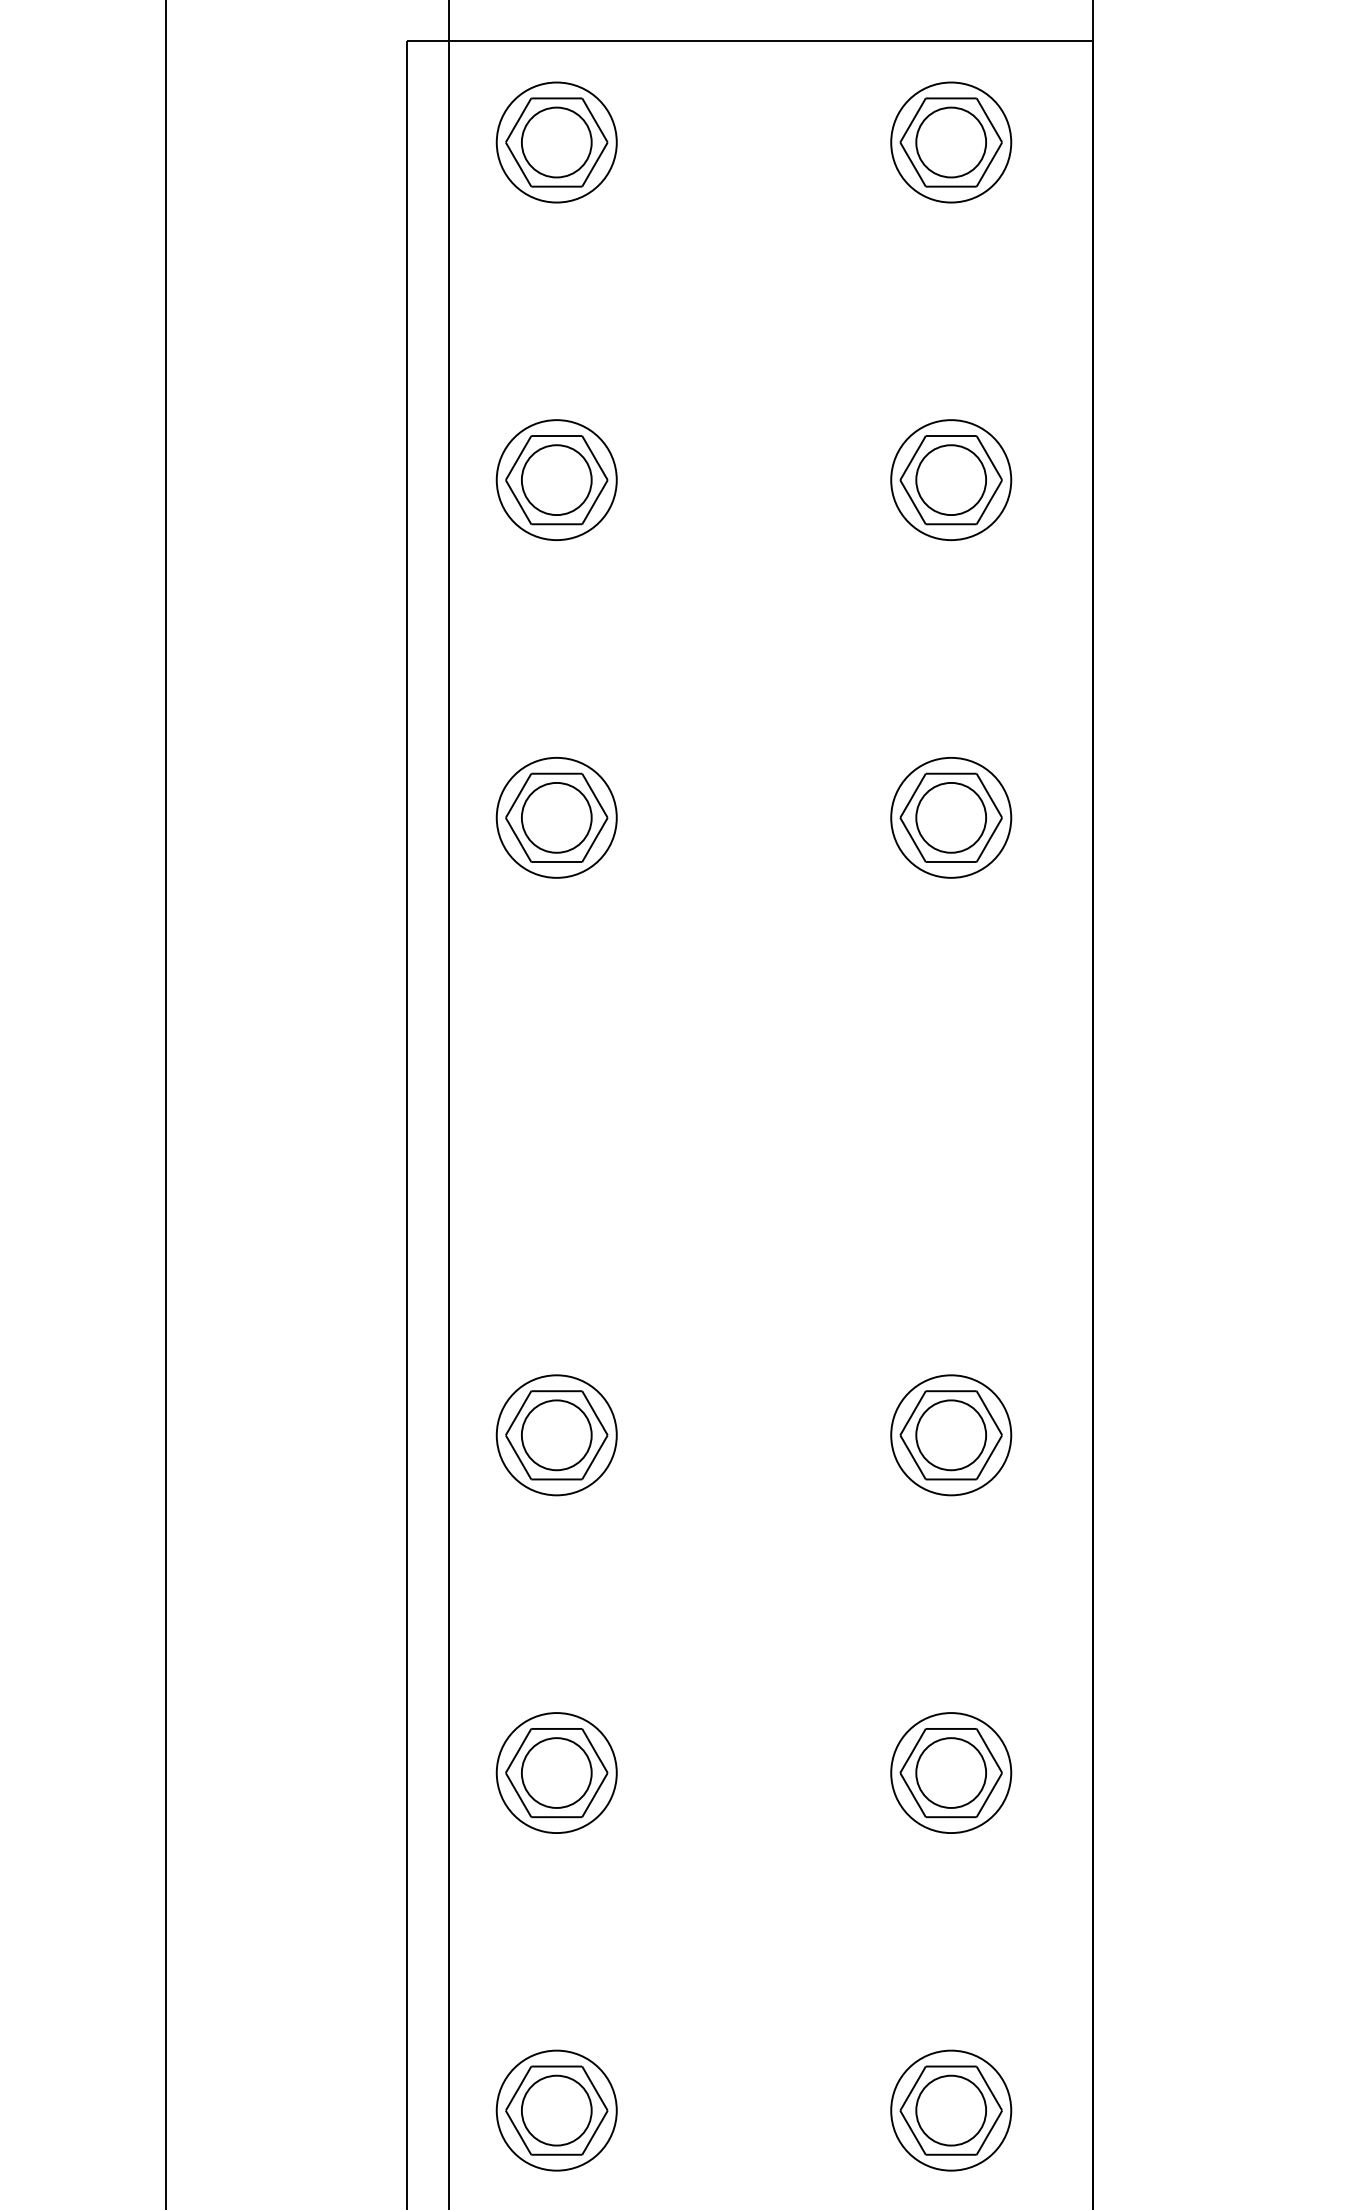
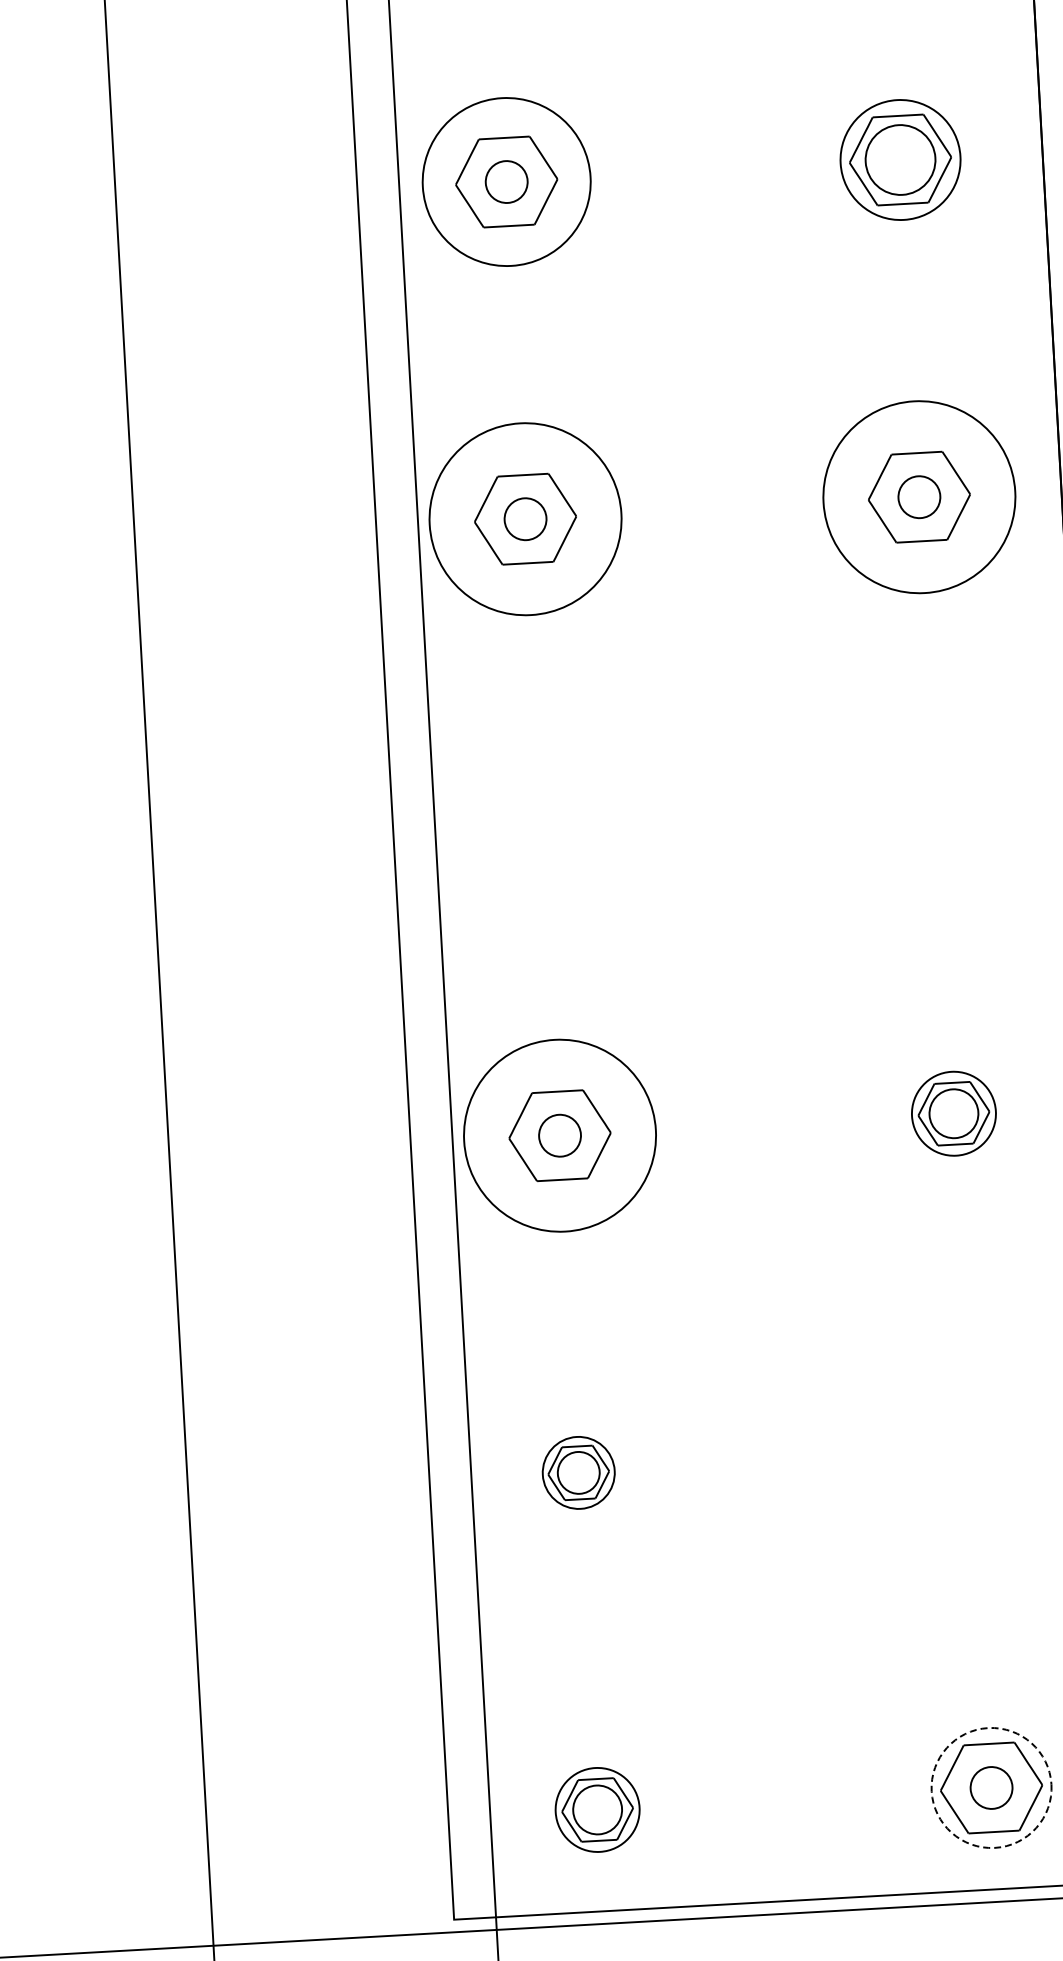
circle: (556, 480) -> (506, 182), size x0.6
circle: (556, 480) -> (506, 182), size x1.4
circle: (556, 817) -> (525, 518), size x0.6
circle: (556, 817) -> (525, 518), size x1.6
circle: (951, 817) -> (919, 496), size x0.6
circle: (951, 817) -> (919, 496), size x1.6
circle: (556, 1435) -> (559, 1135), size x0.6
circle: (556, 1435) -> (559, 1135), size x1.6
part: (951, 1435) -> (954, 1113), size x0.7
part: (556, 1772) -> (578, 1472), size x0.6
part: (951, 1772) -> (972, 1450), removed
part: (556, 2110) -> (597, 1809), size x0.7
circle: (951, 2110) -> (991, 1787), size x0.6
circle: (951, 2110) -> (991, 1787), solid -> dashed

